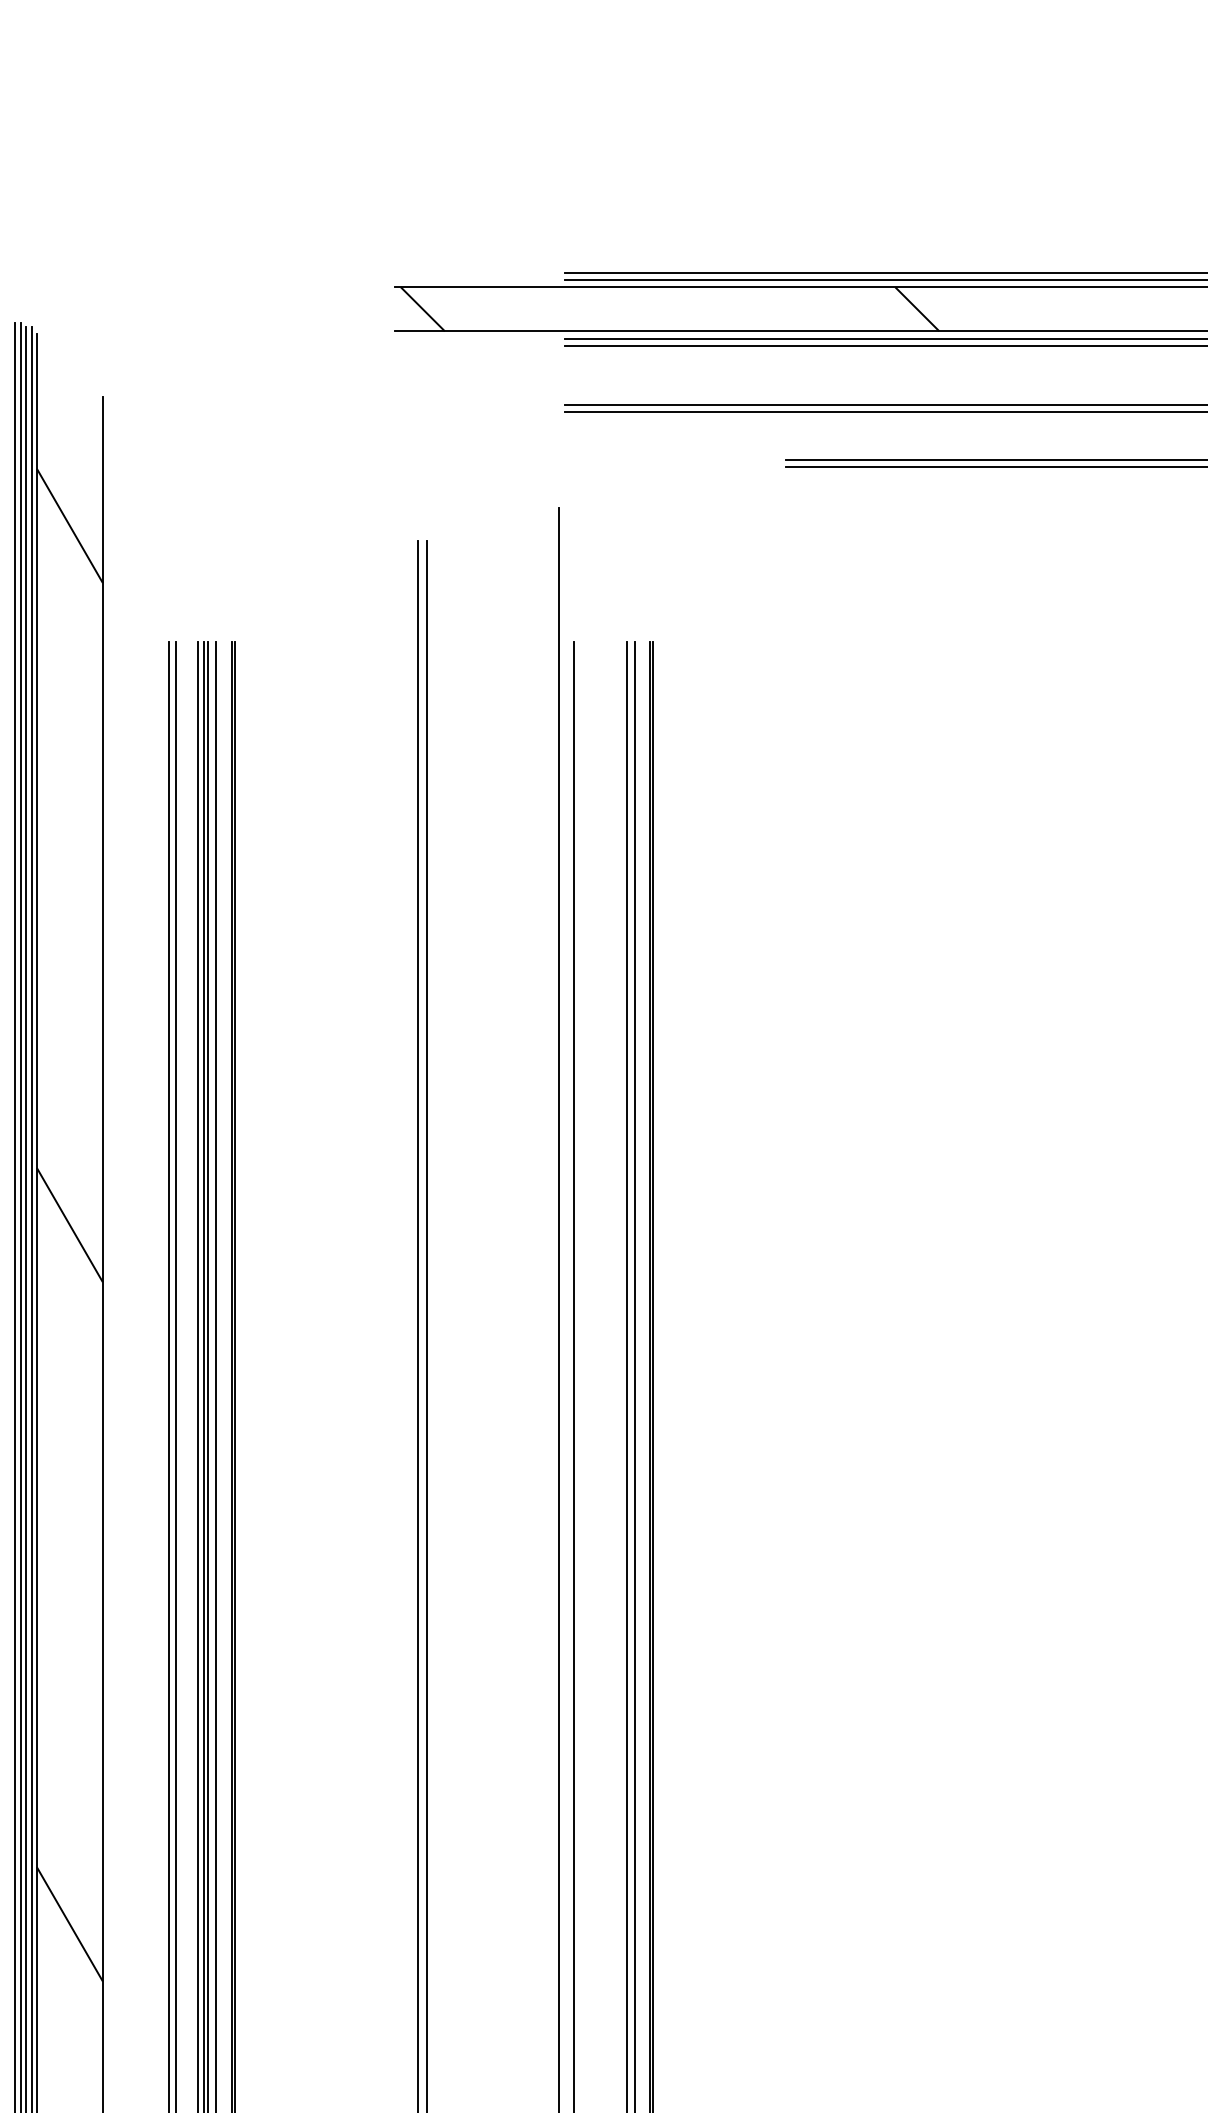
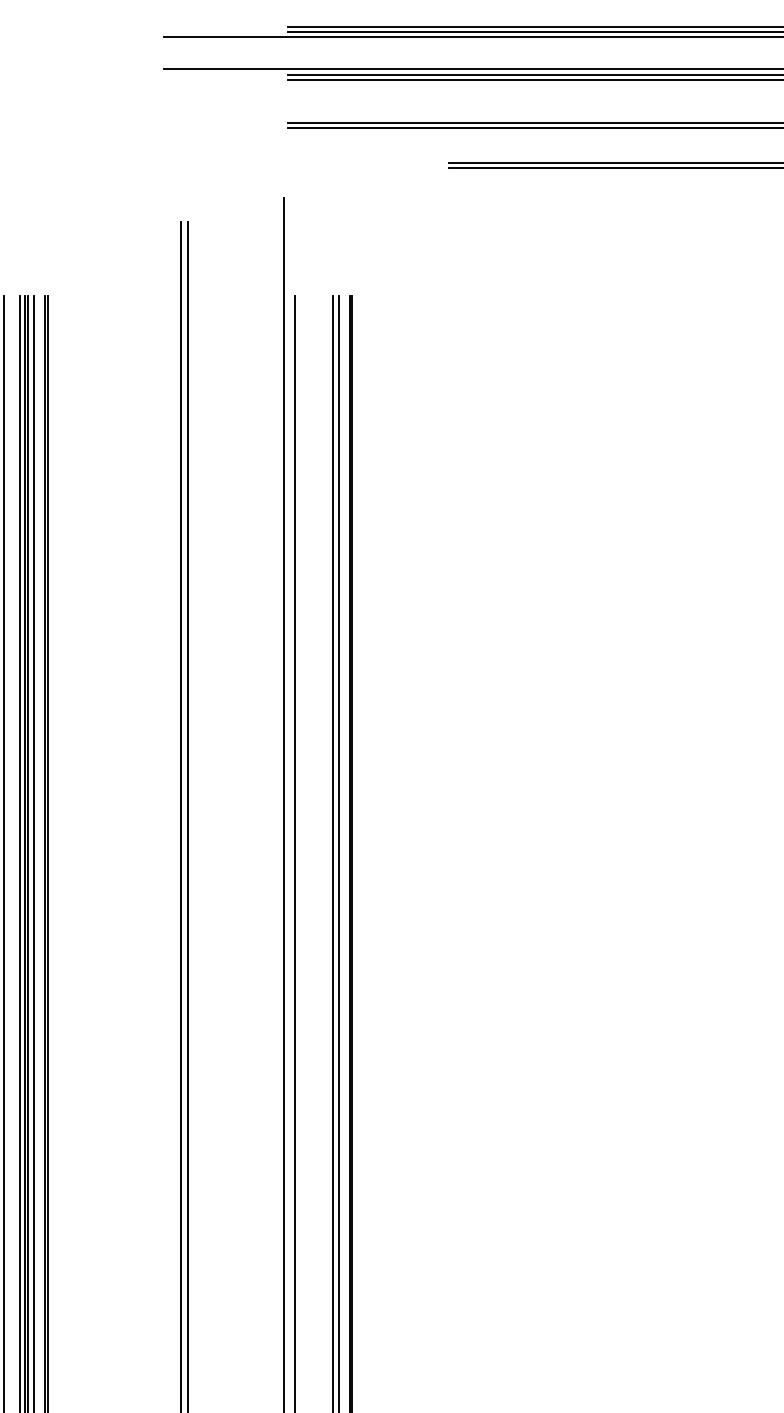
hatch: (669, 309) -> (364, 53), removed

